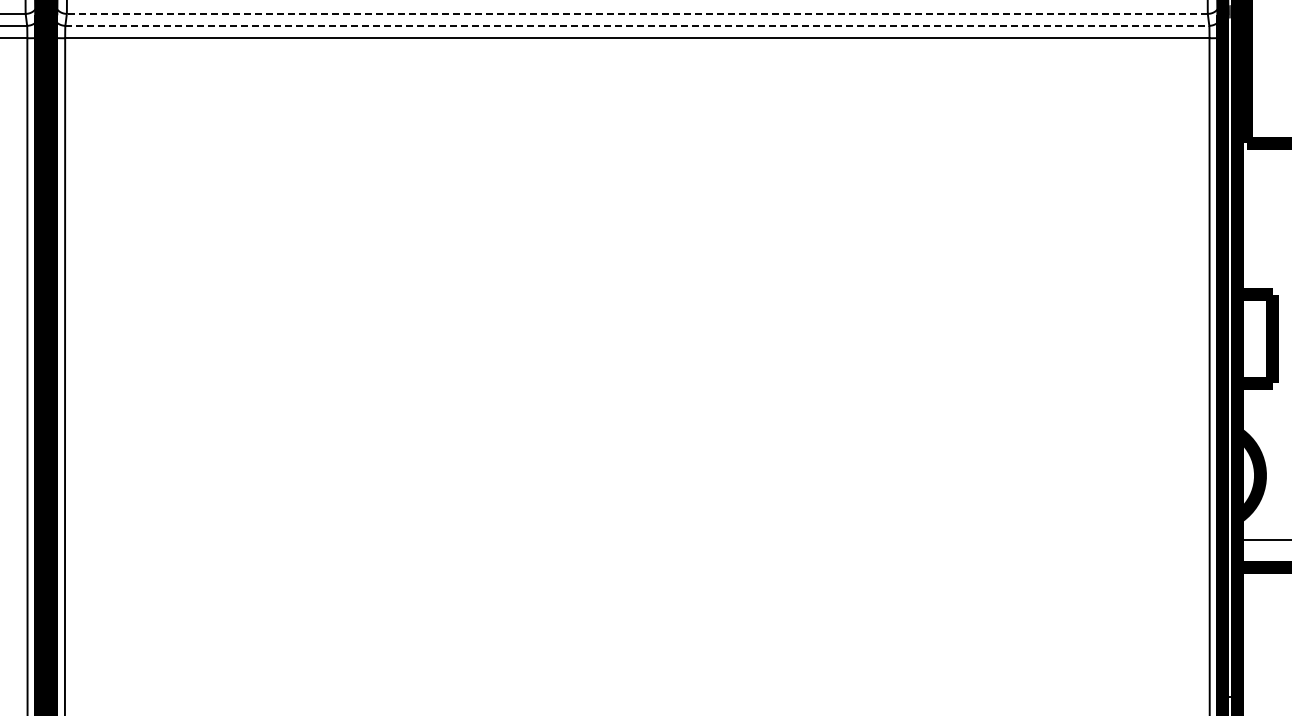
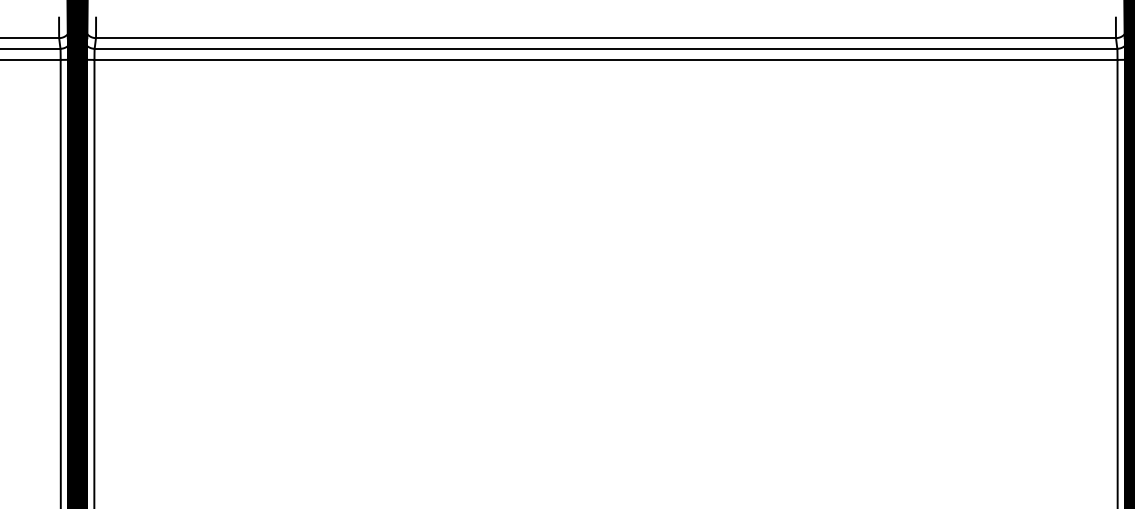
line: (636, 13) -> (605, 37), dashed -> solid
line: (637, 25) -> (606, 48), dashed -> solid

